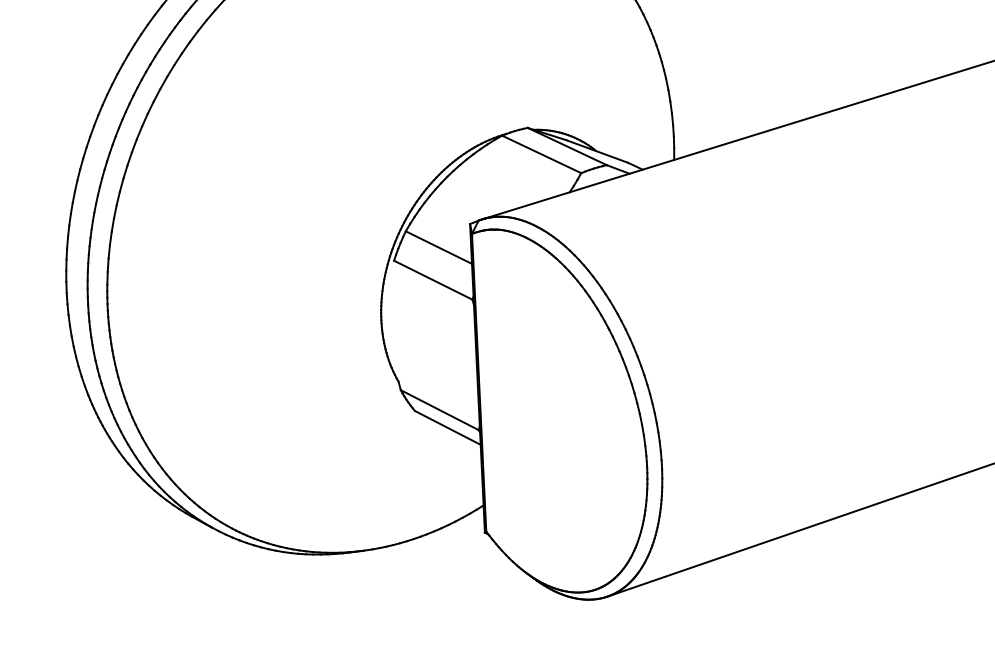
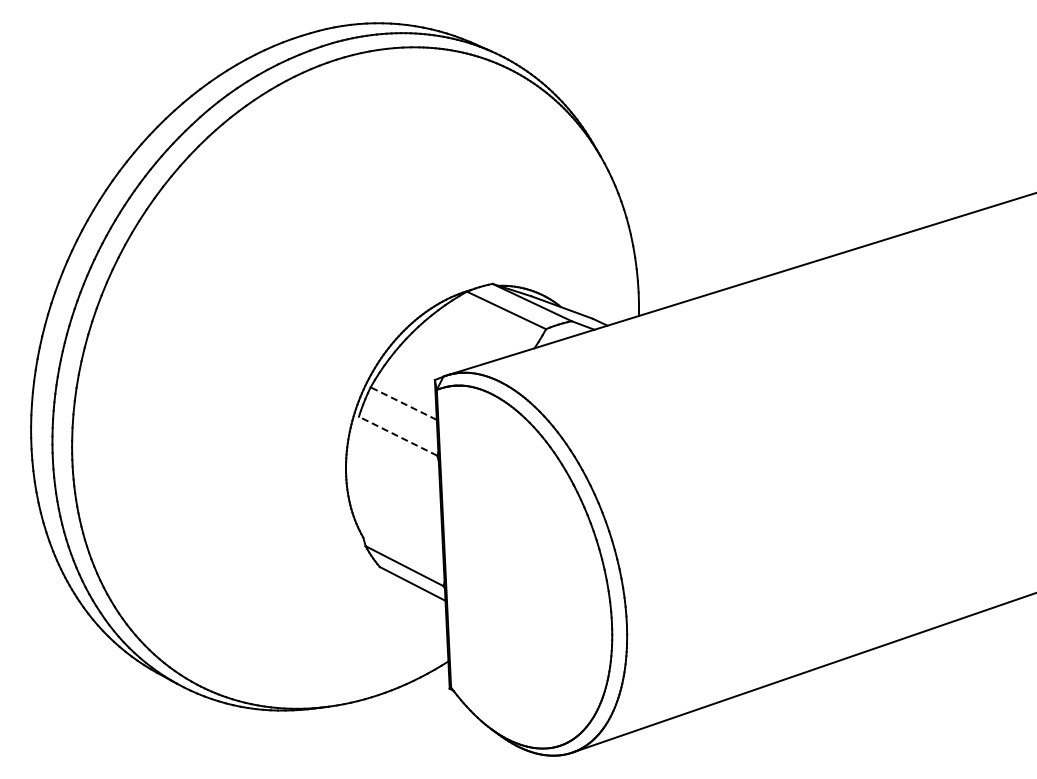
line: (438, 247) -> (403, 403), solid -> dashed
line: (433, 280) -> (398, 436), solid -> dashed

